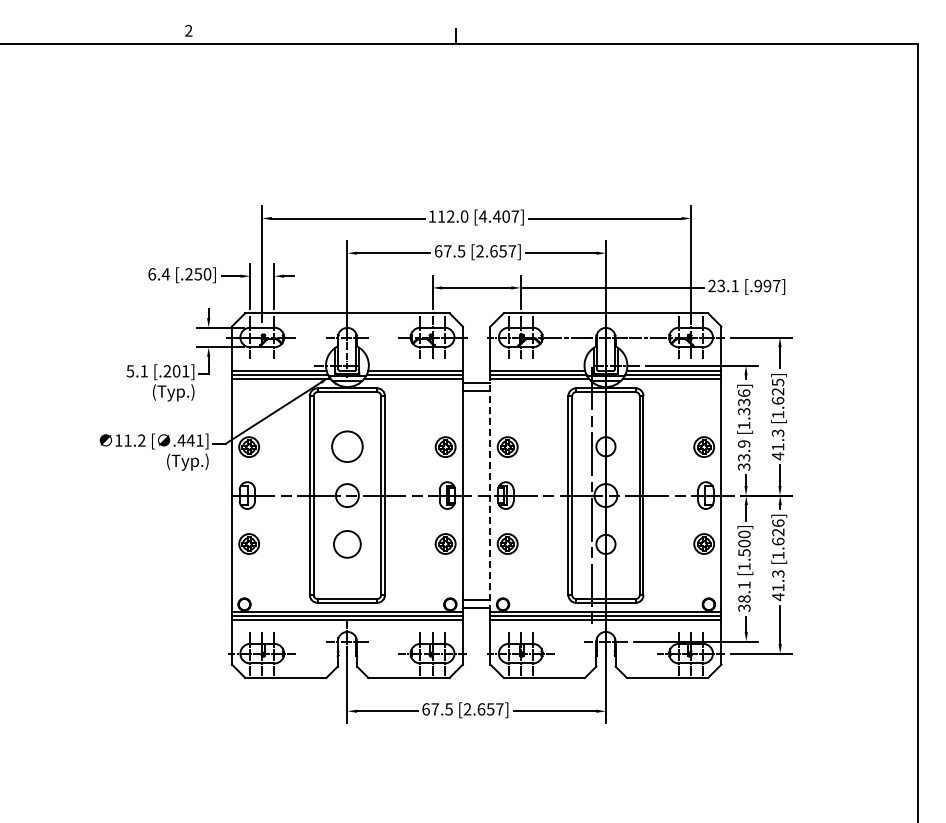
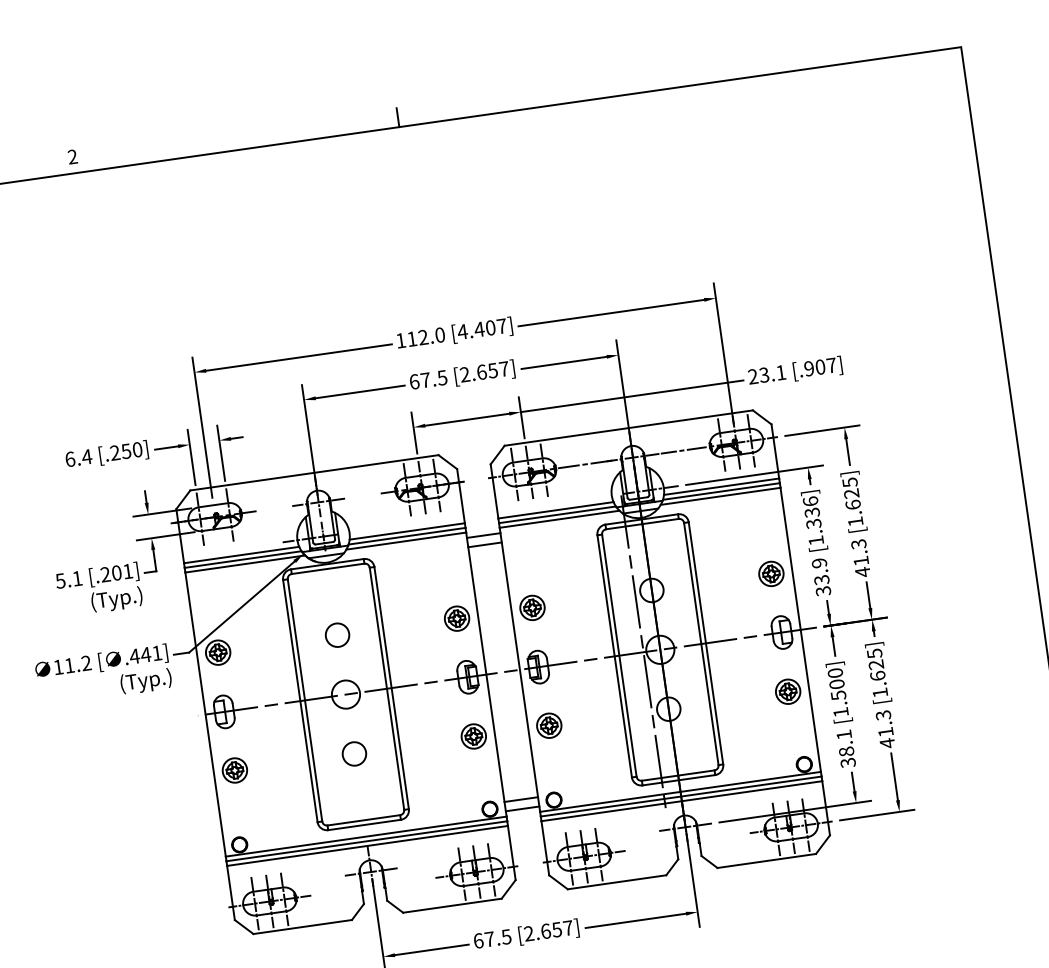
text: (767, 286) -> (820, 367), [.997] -> [.907]
circle: (347, 446) -> (337, 634), size x0.62
line: (490, 495) -> (519, 669), dashed -> solid
text: (778, 522) -> (874, 652), [1.626] -> [1.625]
circle: (347, 544) -> (354, 754), size x0.71

